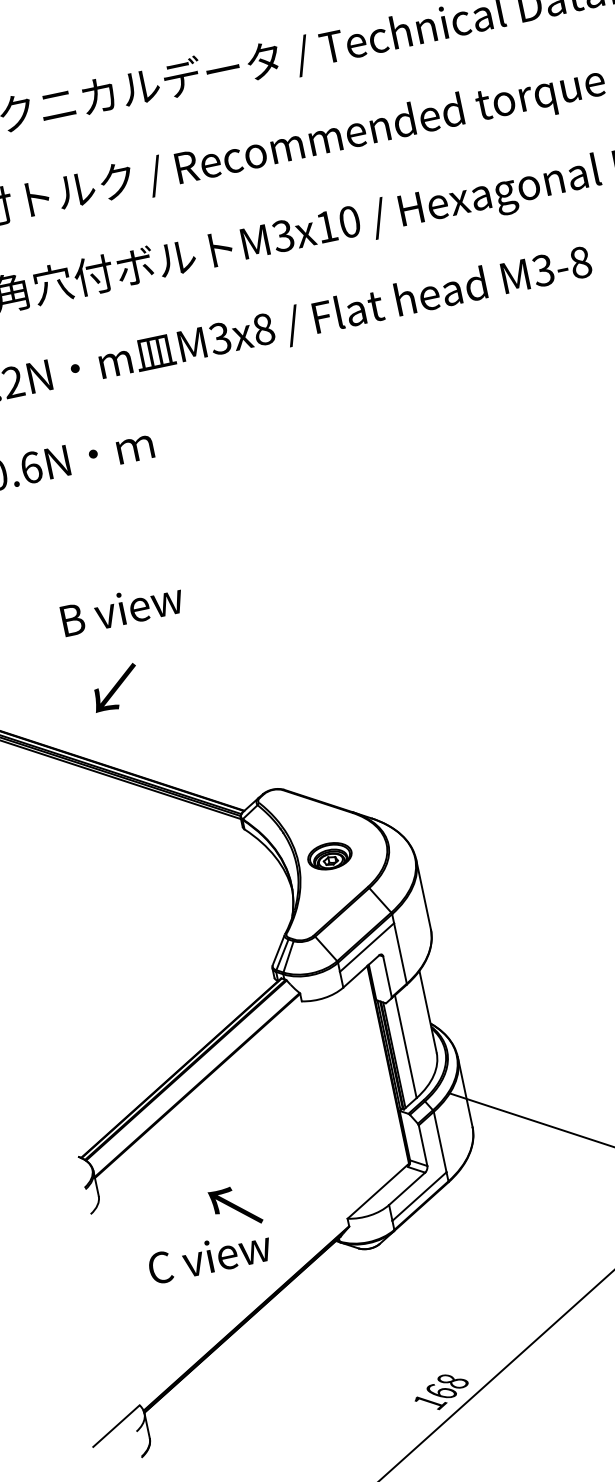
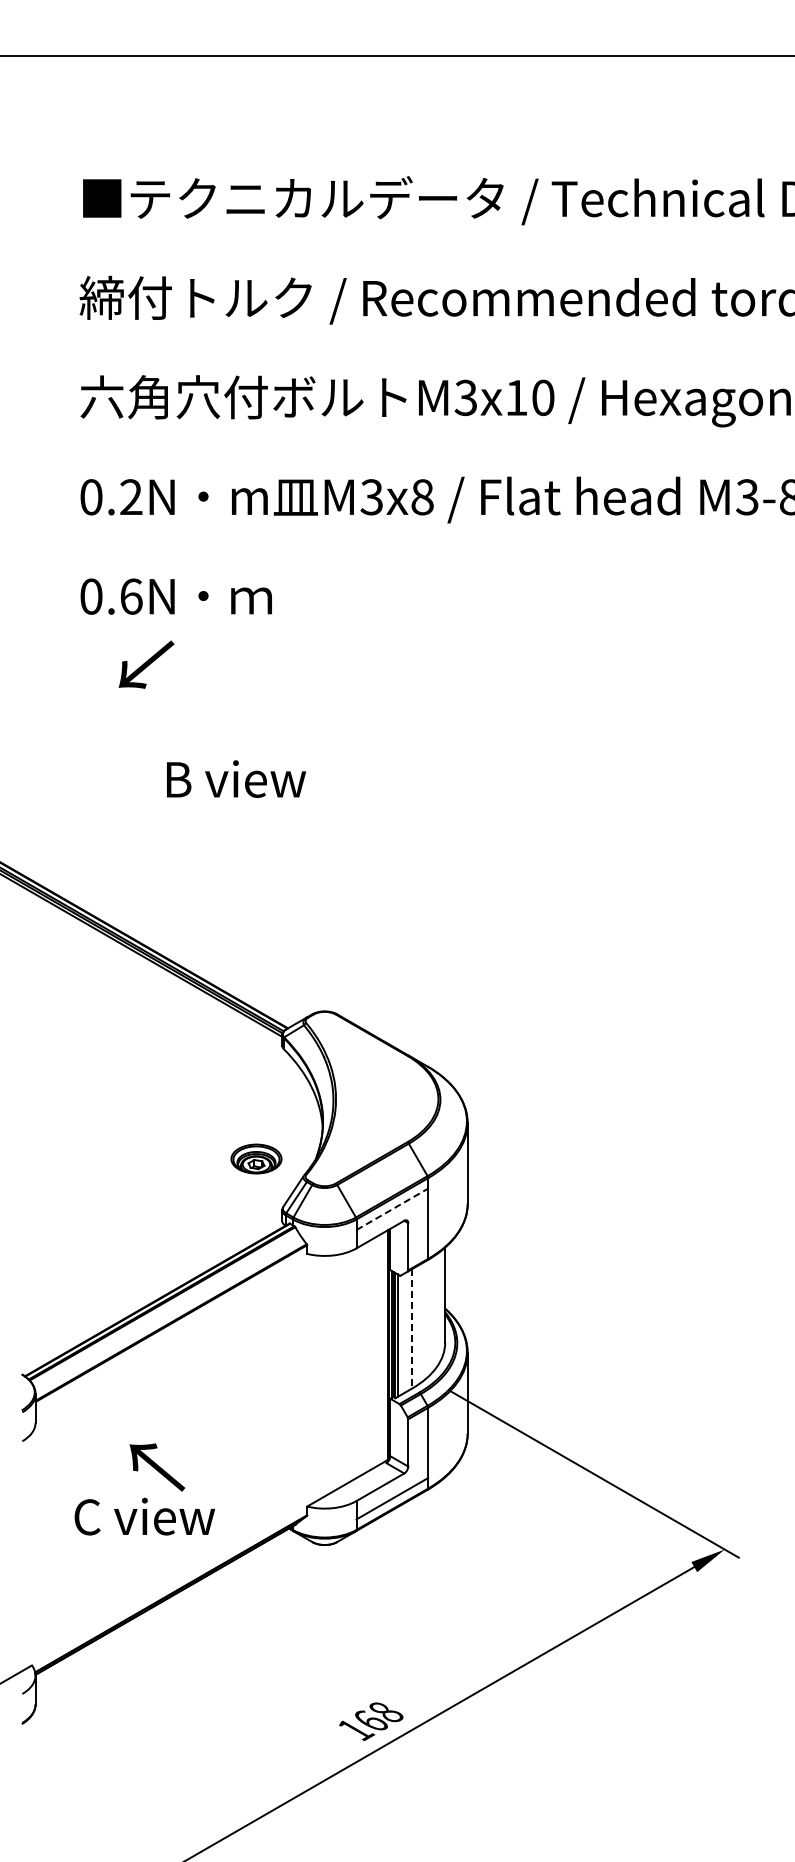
text: (122, 608) -> (236, 778), moved
text: (115, 687) -> (146, 664), moved
part: (329, 855) -> (256, 1158), moved
line: (367, 947) -> (392, 1209), solid -> dashed
line: (405, 1046) -> (412, 1328), solid -> dashed
text: (234, 1207) -> (156, 1467), moved

